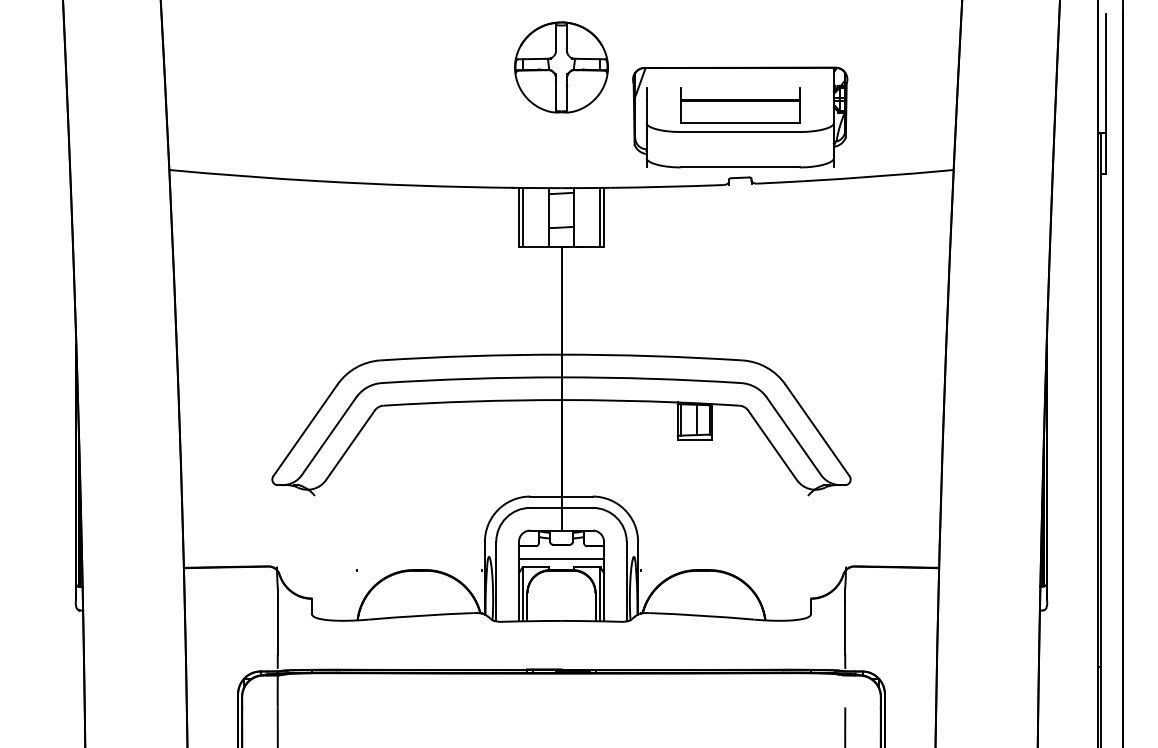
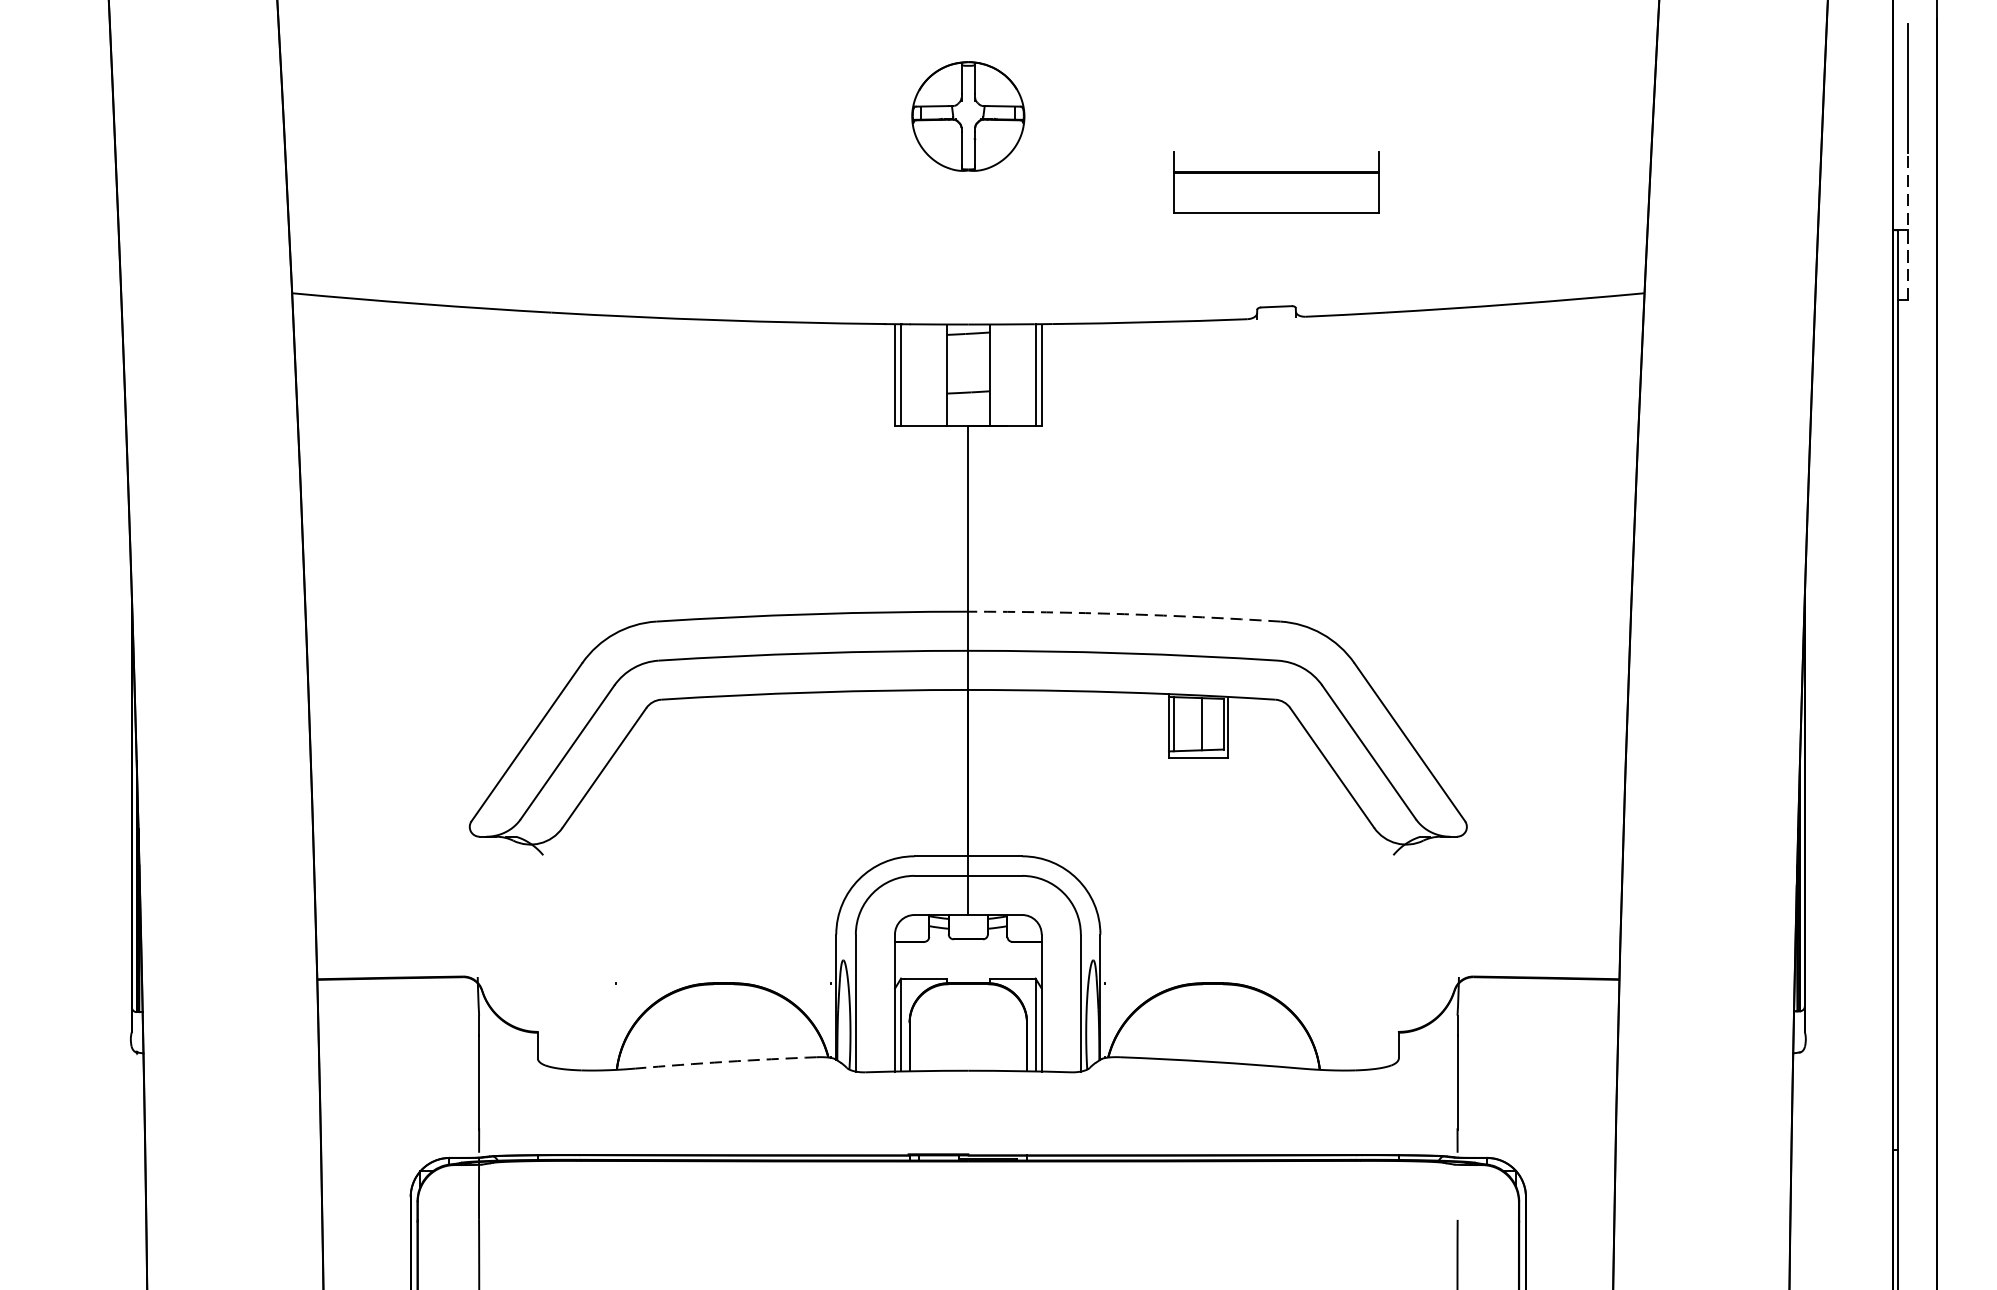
part: (561, 67) -> (968, 116), size x0.7
part: (740, 117) -> (1276, 202), removed
line: (1106, 131) -> (1908, 226), solid -> dashed
arc: (652, 356) -> (1125, 614), solid -> dashed
line: (561, 558) -> (968, 963), removed
arc: (421, 615) -> (726, 1061), solid -> dashed

